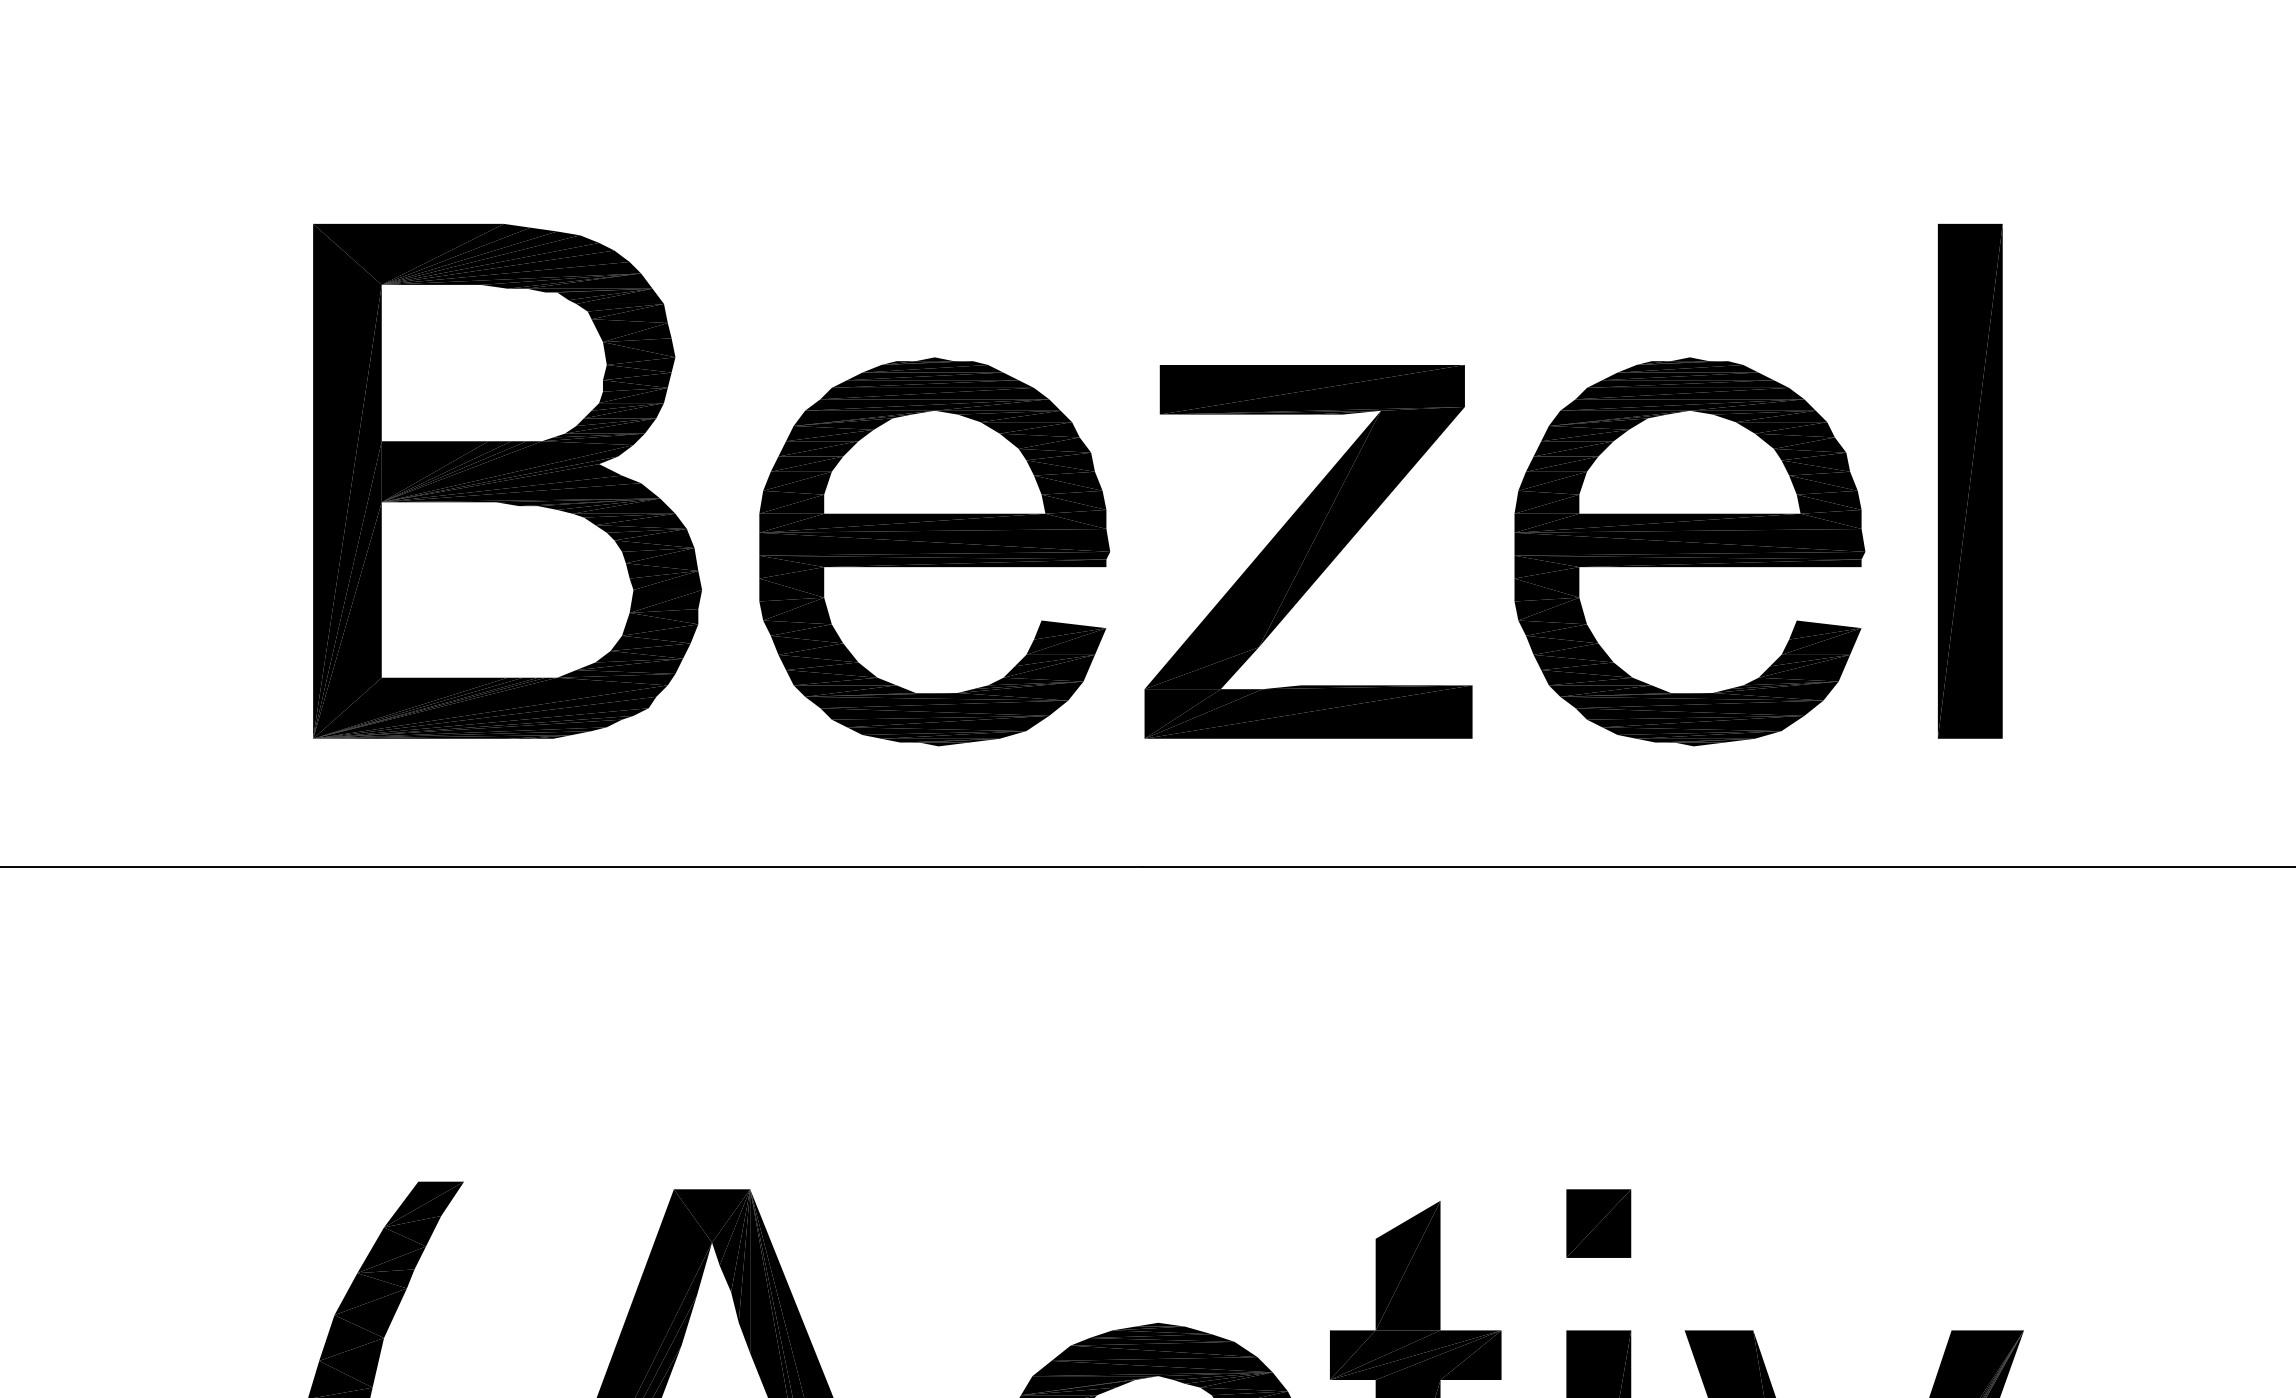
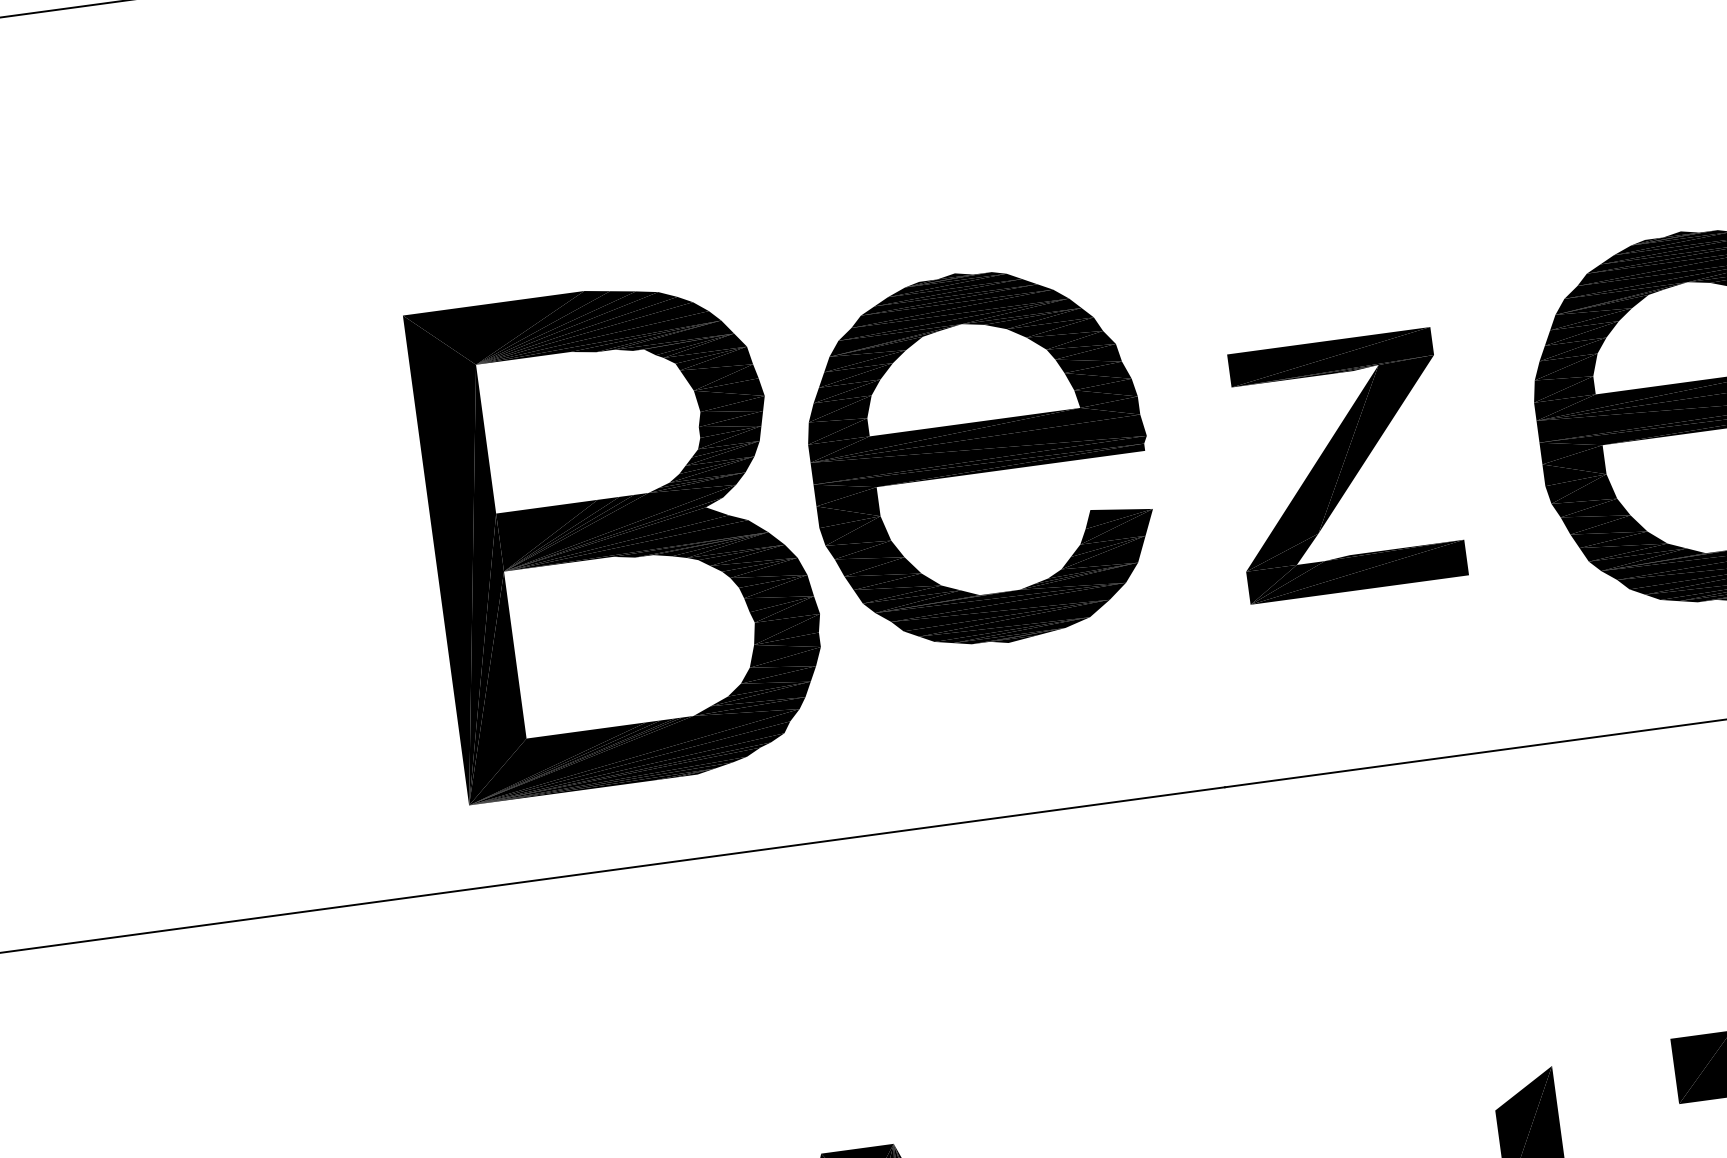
part: (507, 480) -> (620, 534), moved
part: (934, 551) -> (979, 458), moved
part: (1308, 551) -> (1342, 465), size x0.7

